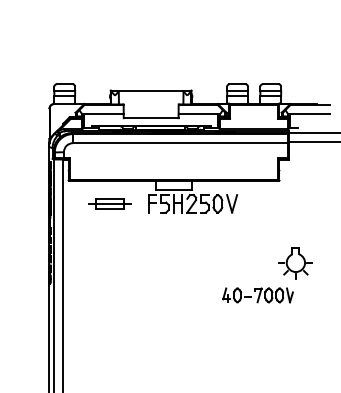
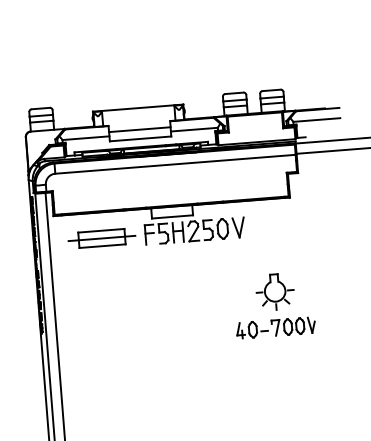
line: (150, 109) -> (139, 129), added
part: (109, 203) -> (101, 238), size x1.43
part: (295, 263) -> (274, 292), moved

